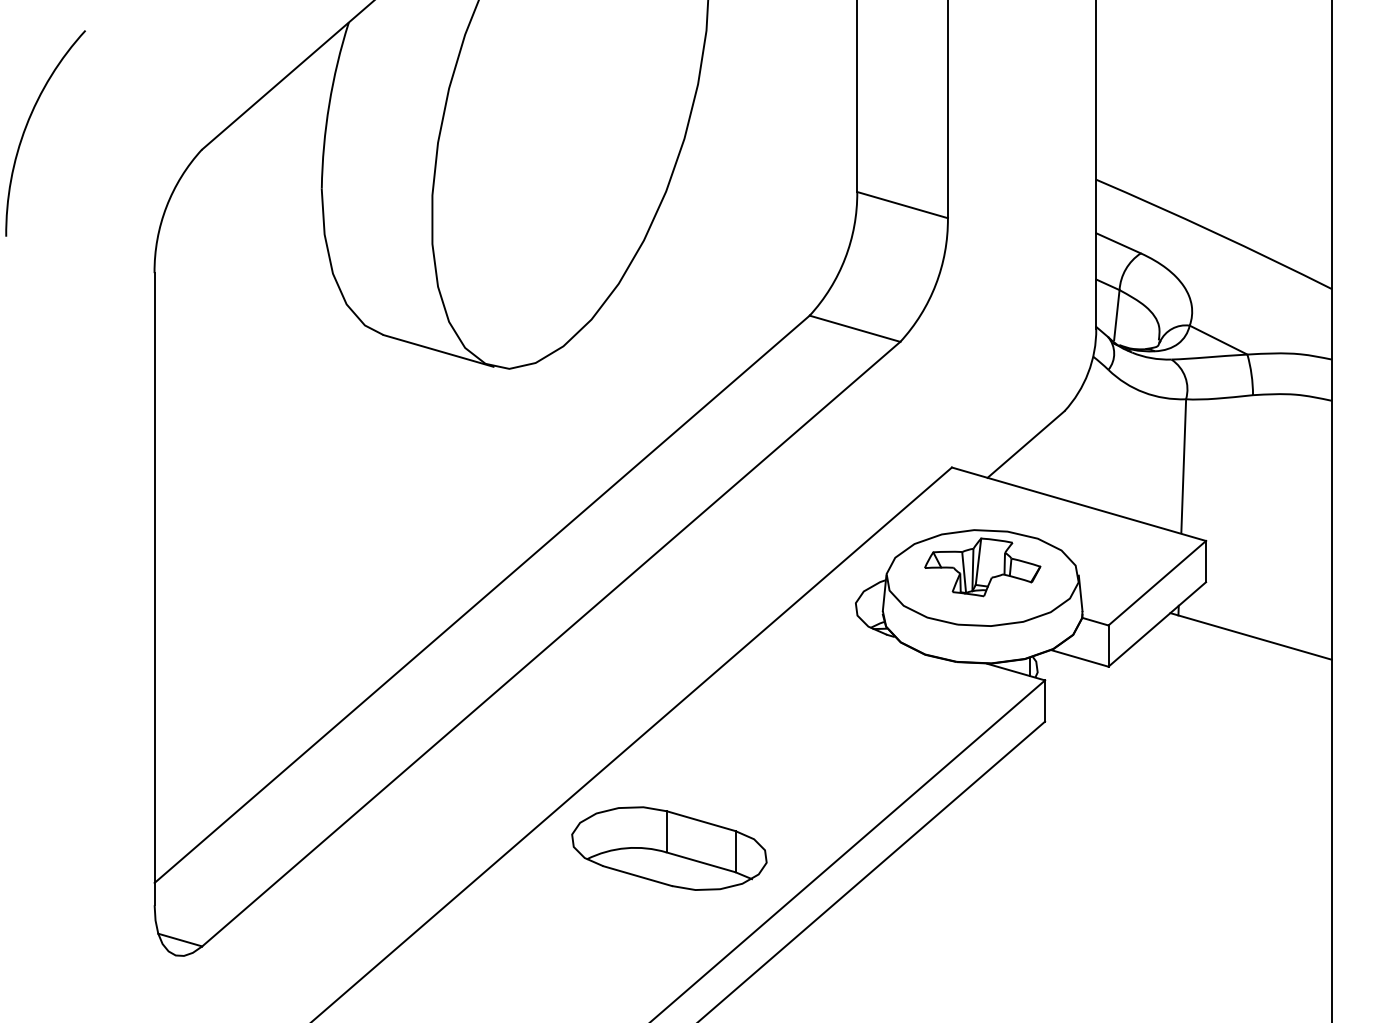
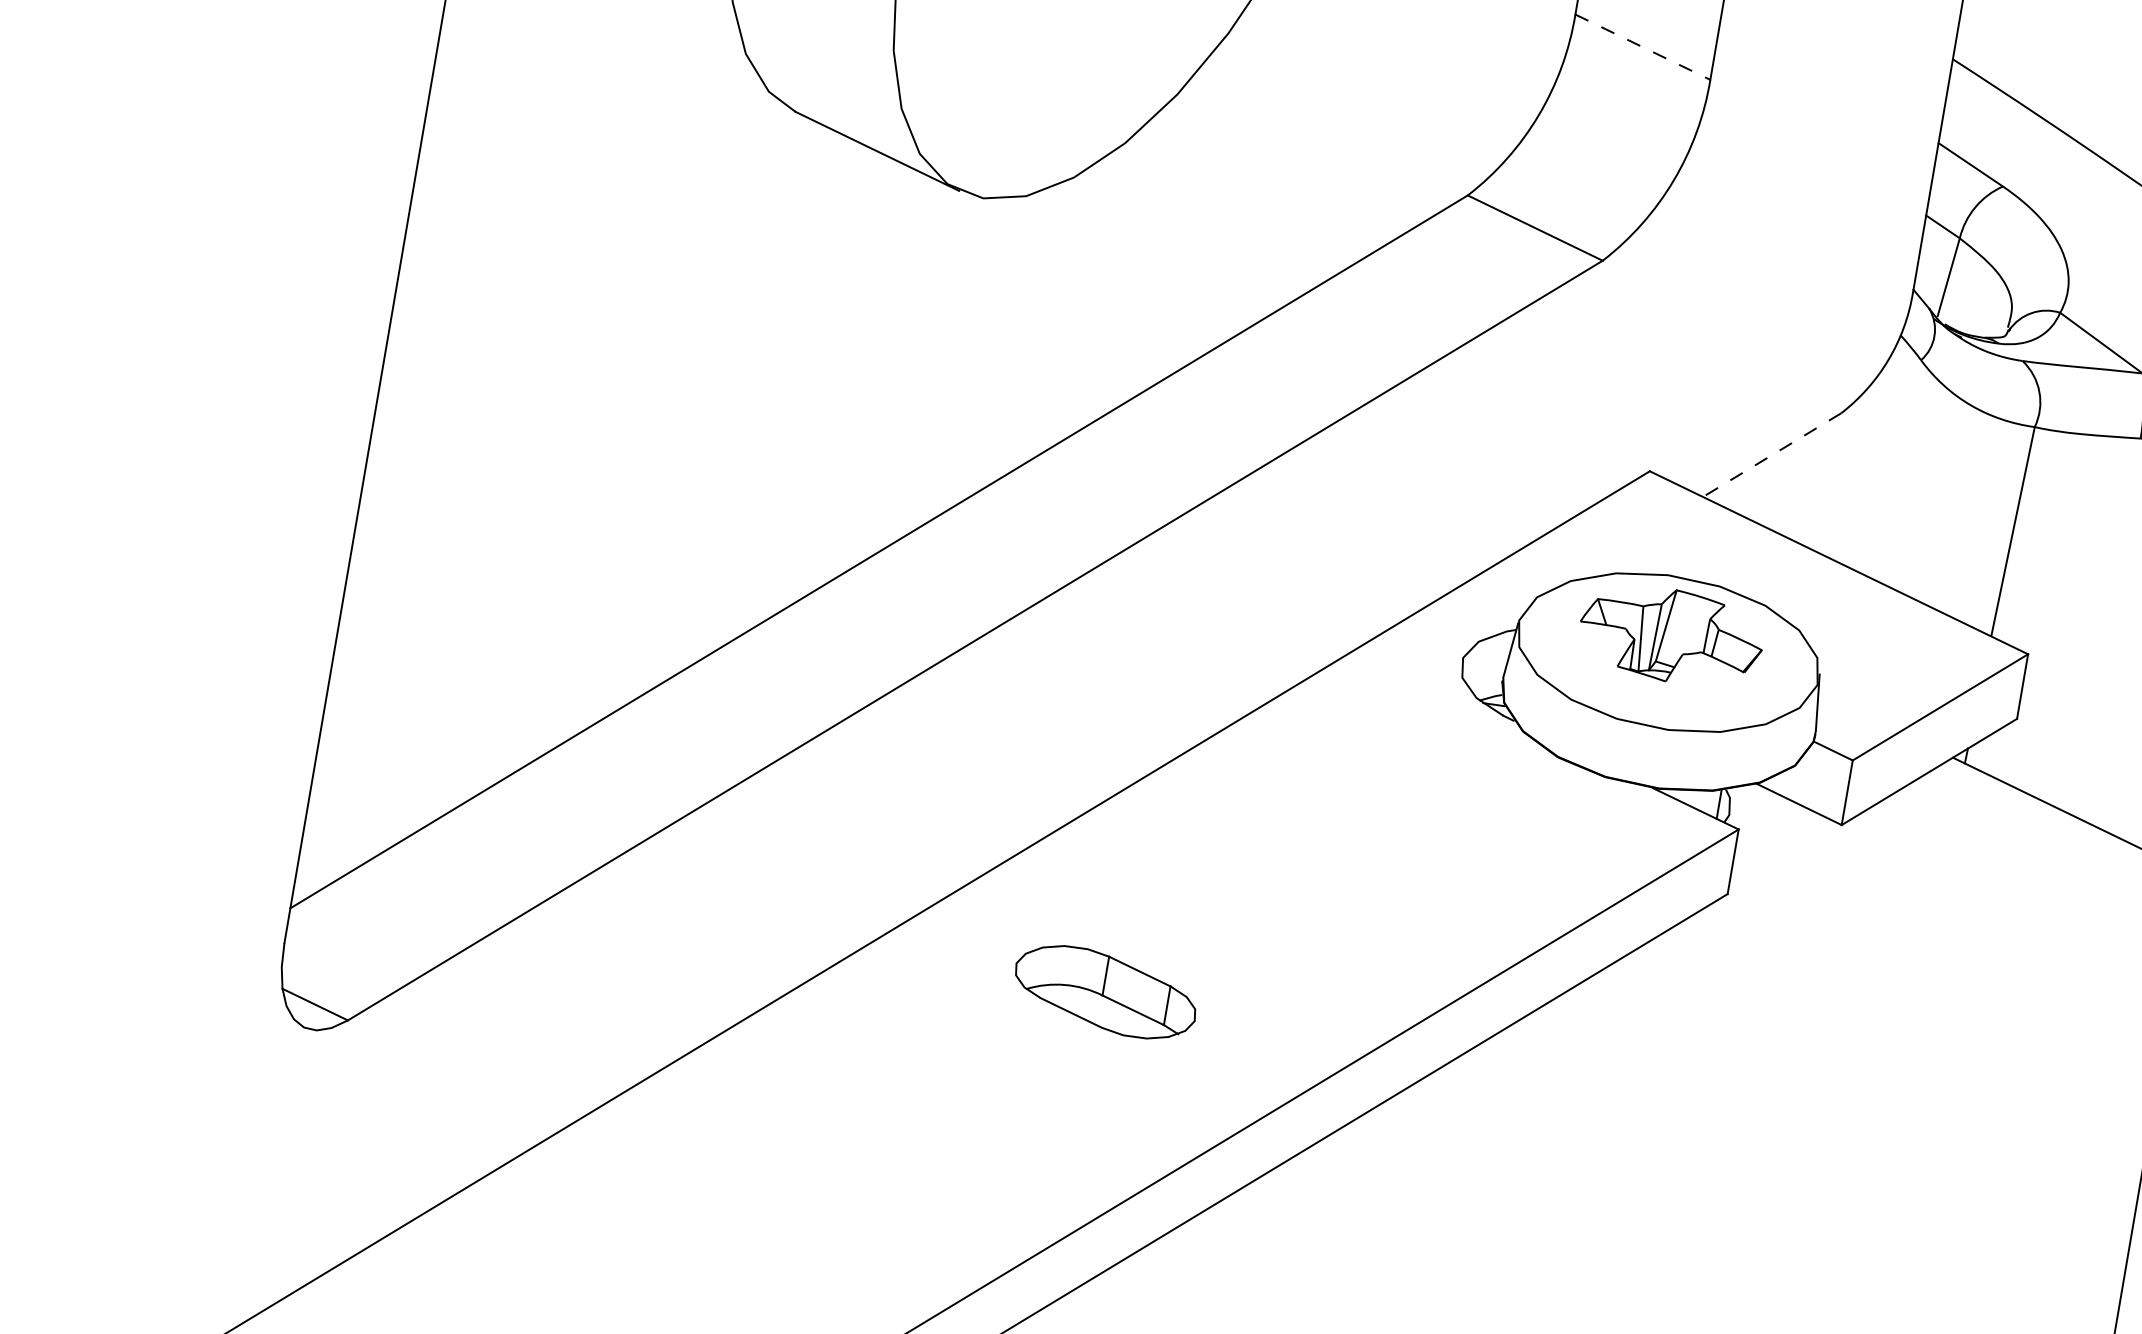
line: (903, 205) -> (1644, 48), solid -> dashed
line: (1026, 444) -> (1772, 455), solid -> dashed
part: (669, 848) -> (1105, 992), size x0.6

